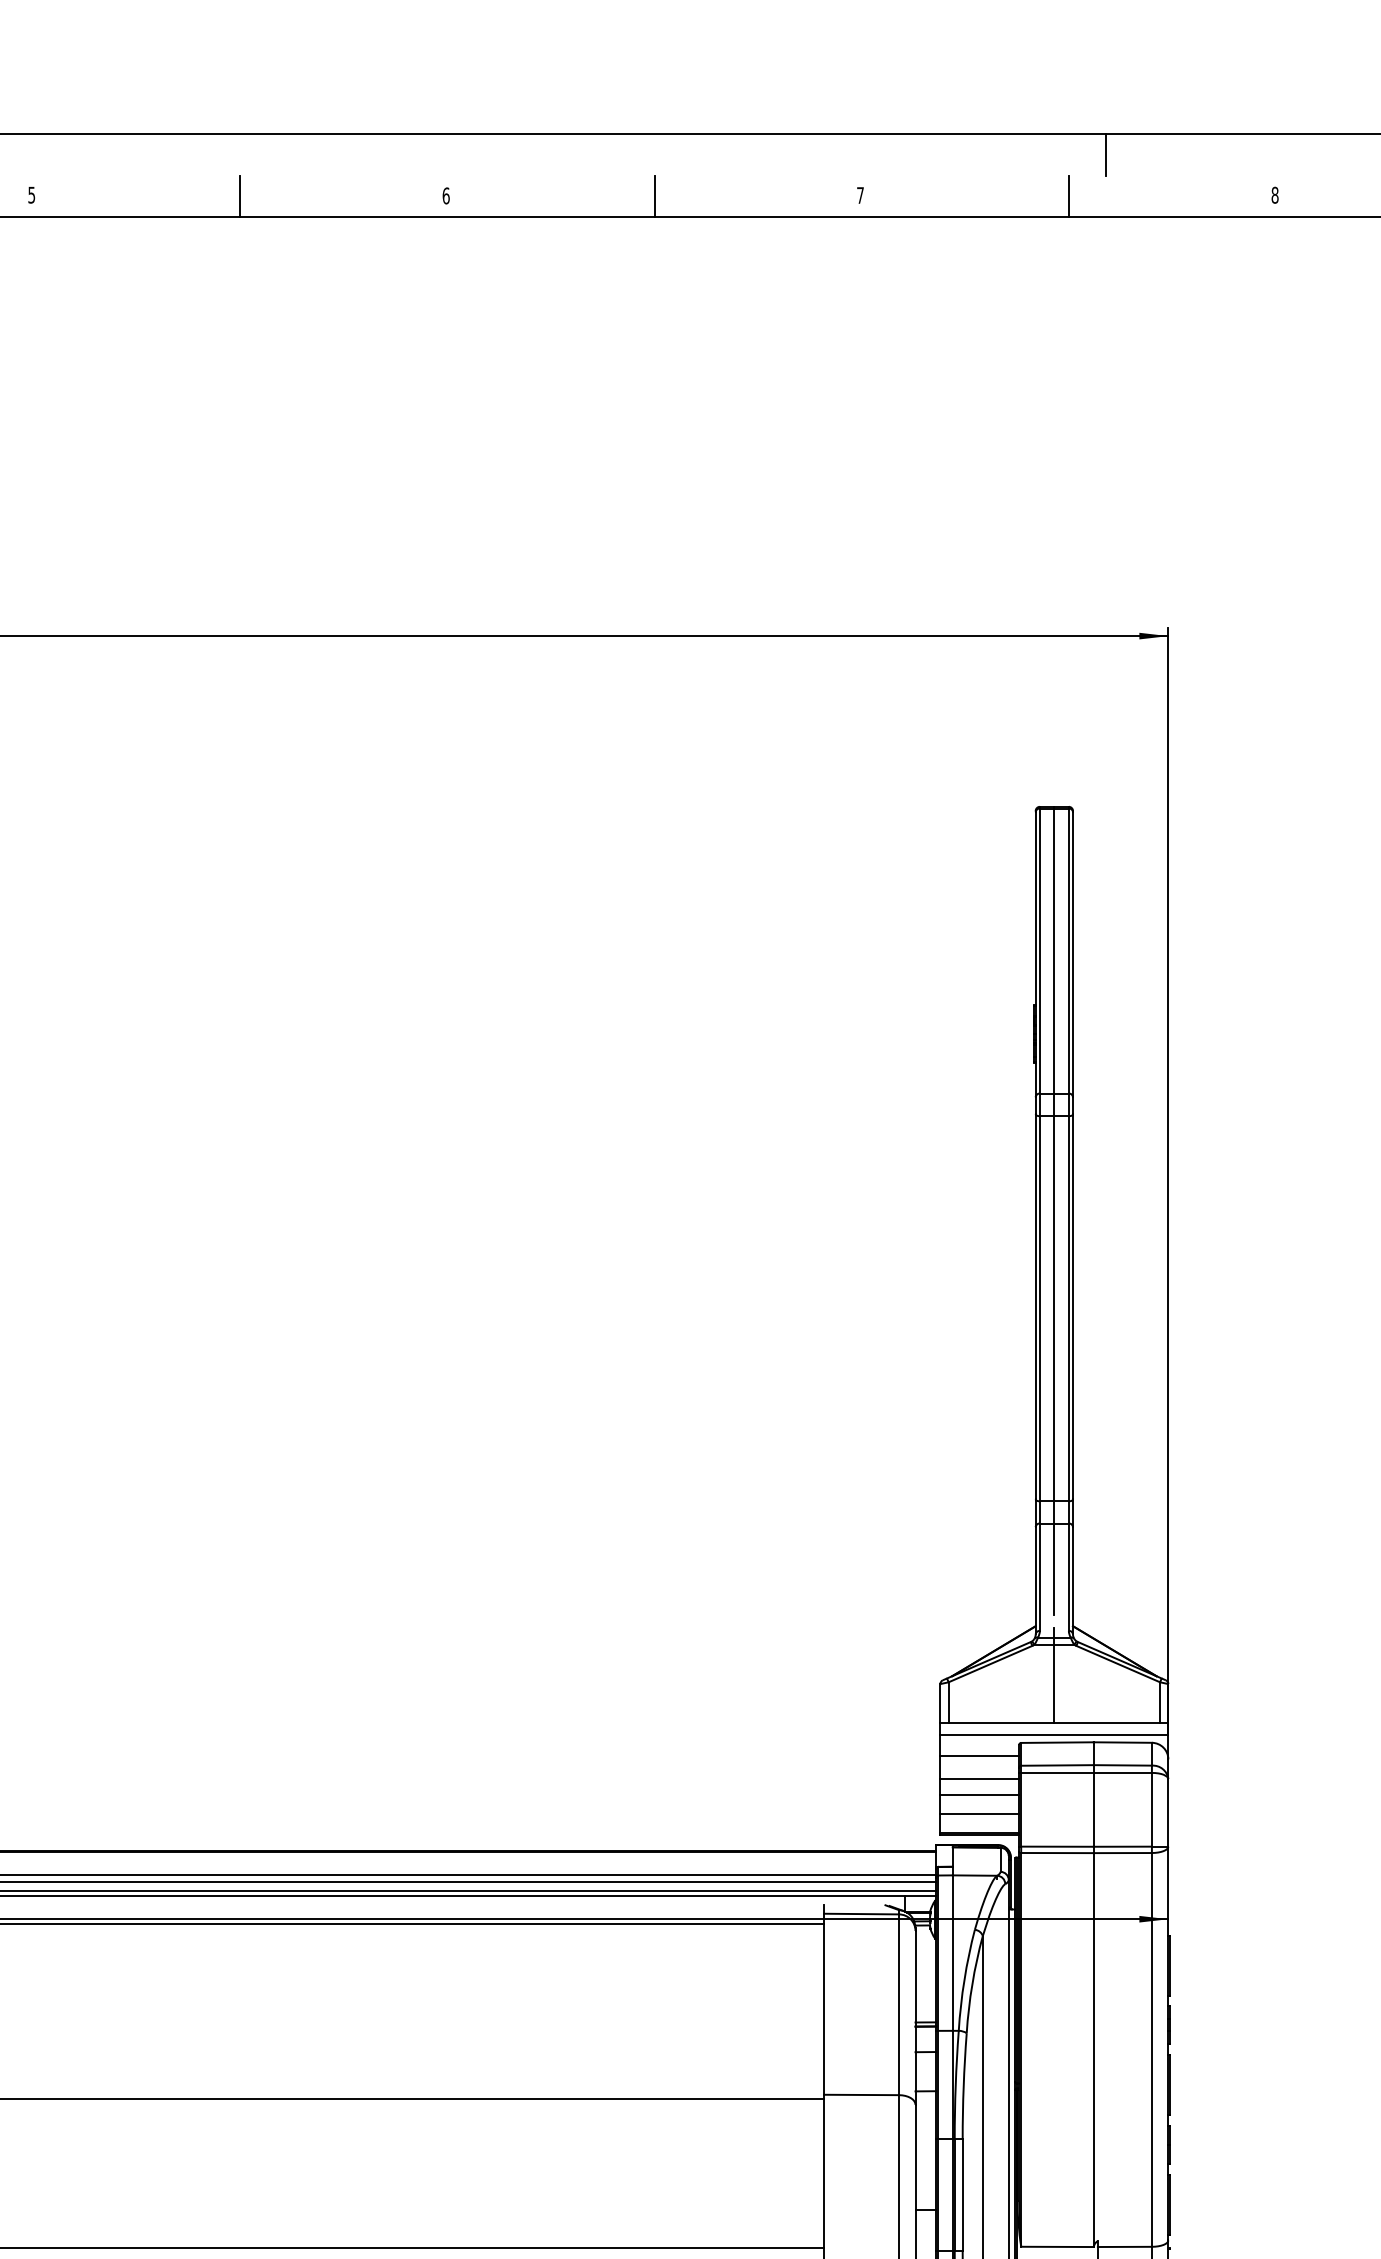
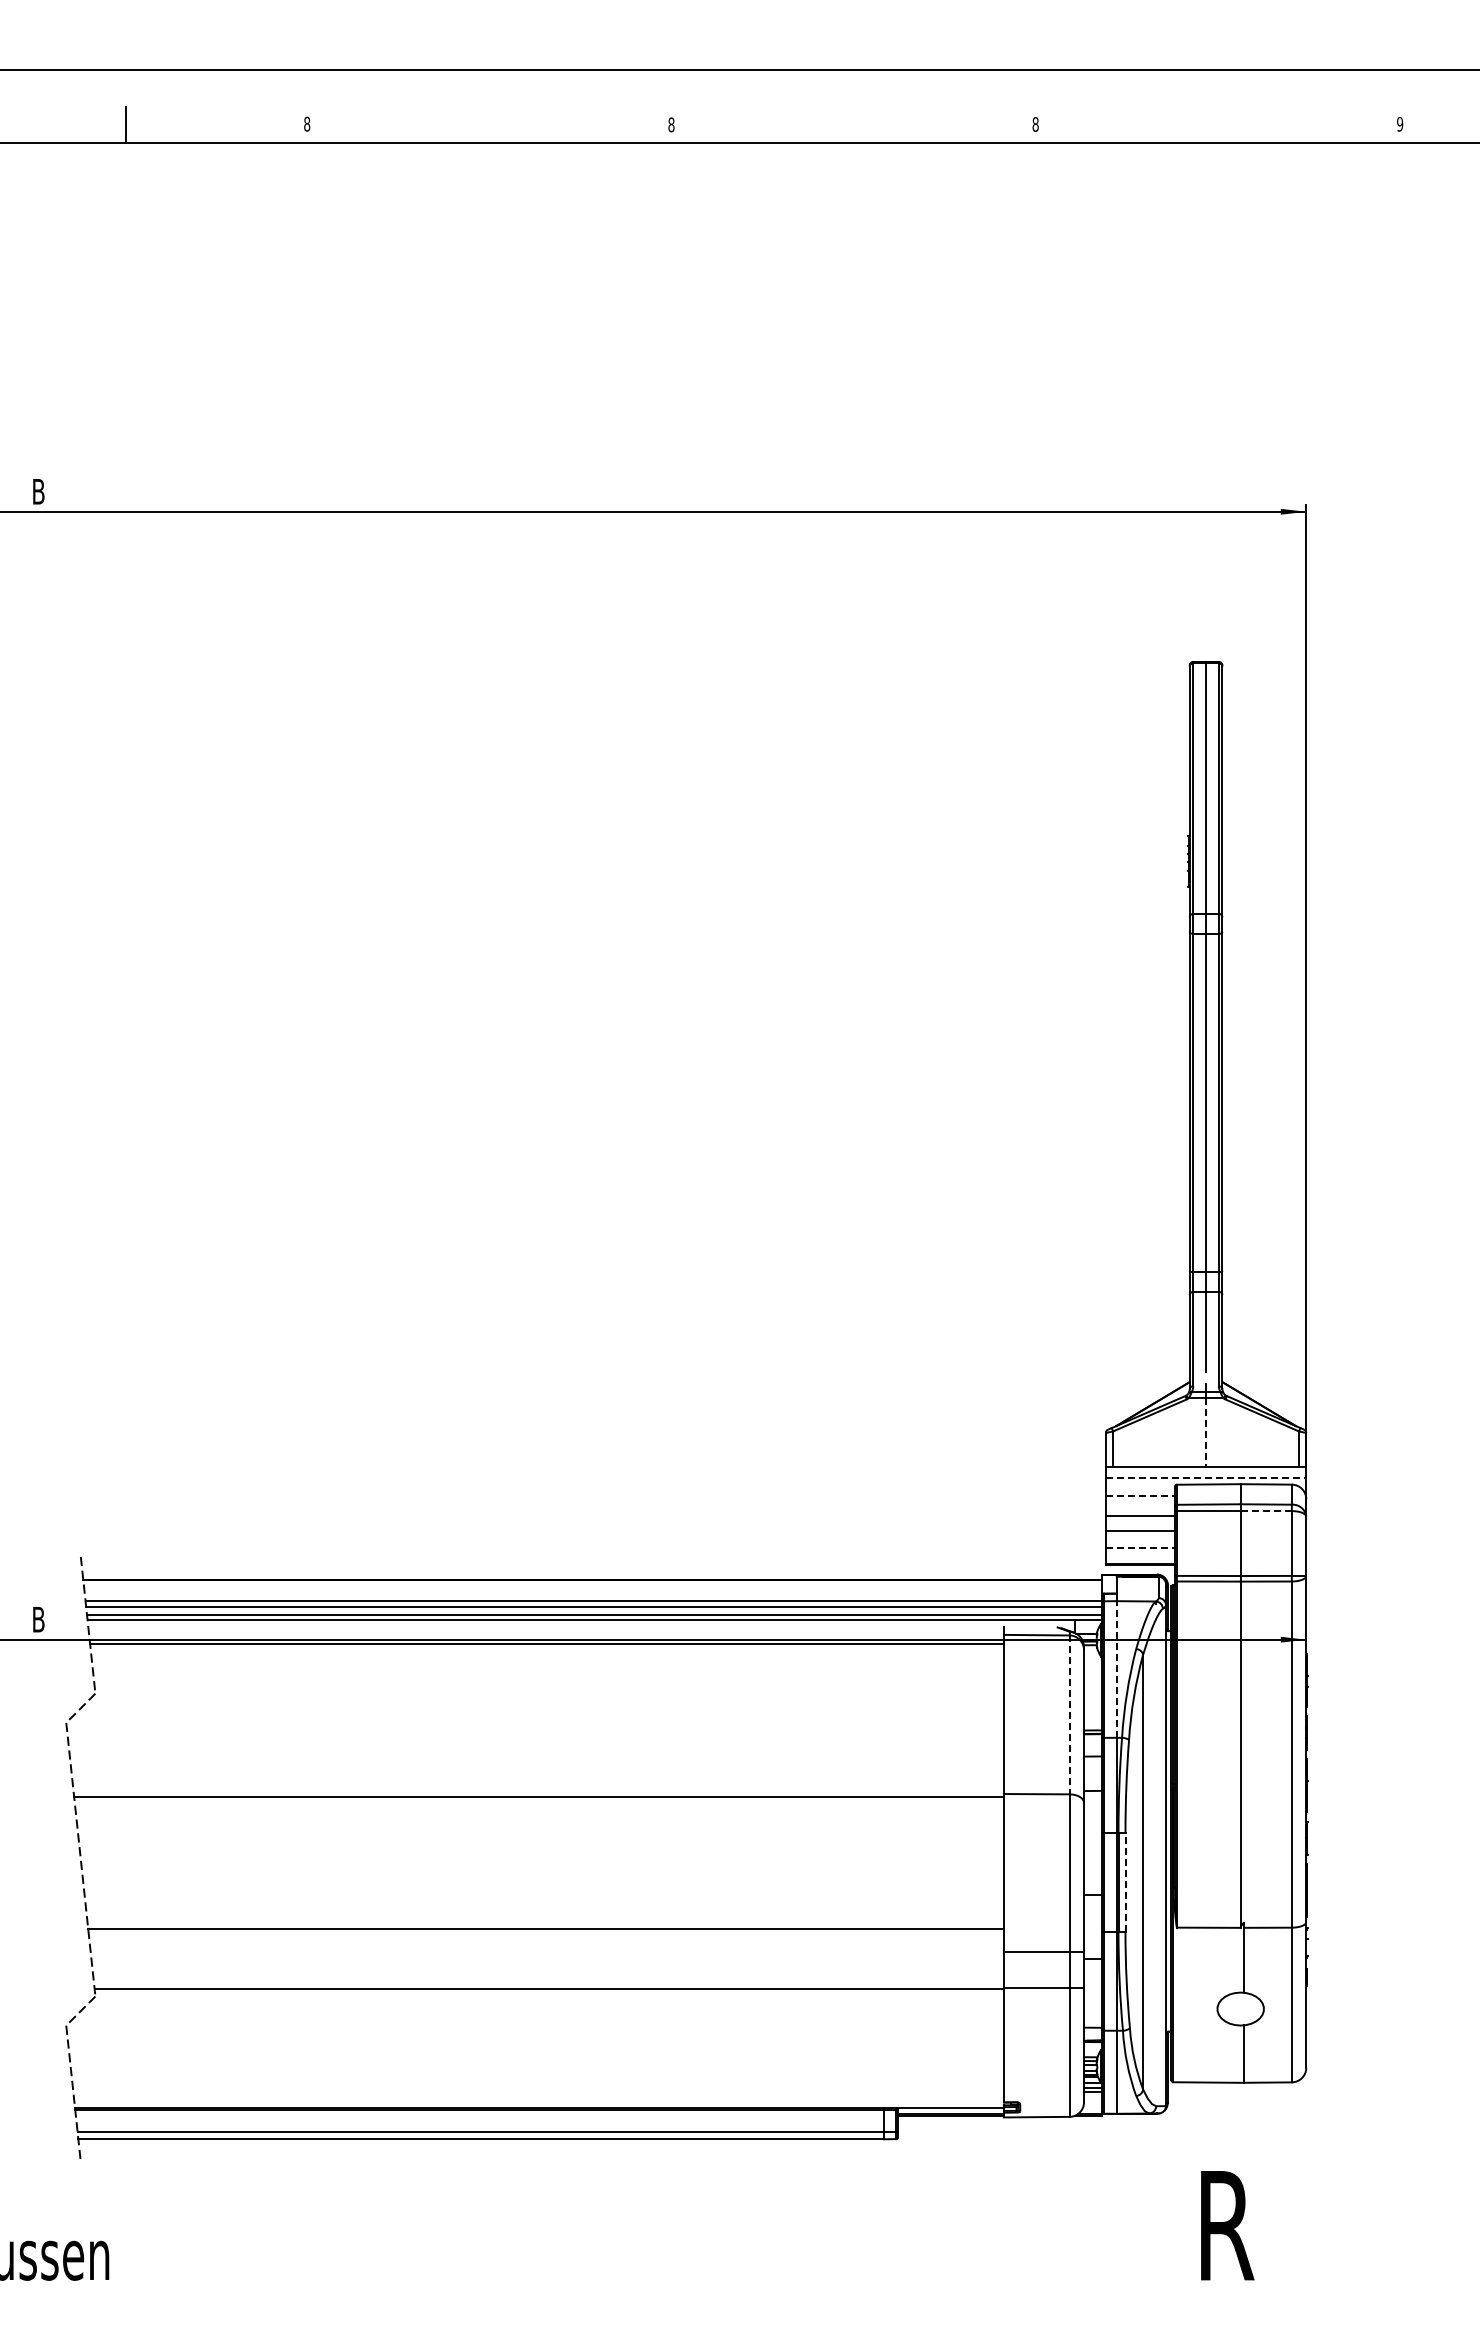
line: (1106, 154) -> (1251, 88), removed
text: (32, 194) -> (307, 123), 5 -> 8
line: (240, 195) -> (490, 124), removed
text: (446, 195) -> (671, 124), 6 -> 8
line: (654, 195) -> (854, 124), removed
text: (860, 195) -> (1035, 124), 7 -> 8
line: (1069, 195) -> (1219, 124), removed
text: (1275, 195) -> (1400, 124), 8 -> 9
line: (1054, 1684) -> (1206, 1433), solid -> dashed
line: (1054, 1734) -> (1206, 1477), solid -> dashed
line: (979, 1756) -> (1140, 1496), solid -> dashed
line: (1123, 1773) -> (1266, 1511), solid -> dashed
line: (979, 1814) -> (1140, 1547), solid -> dashed
line: (952, 1953) -> (1116, 1669), solid -> dashed
line: (898, 2005) -> (1069, 1715), solid -> dashed
line: (962, 2194) -> (1125, 1881), solid -> dashed

